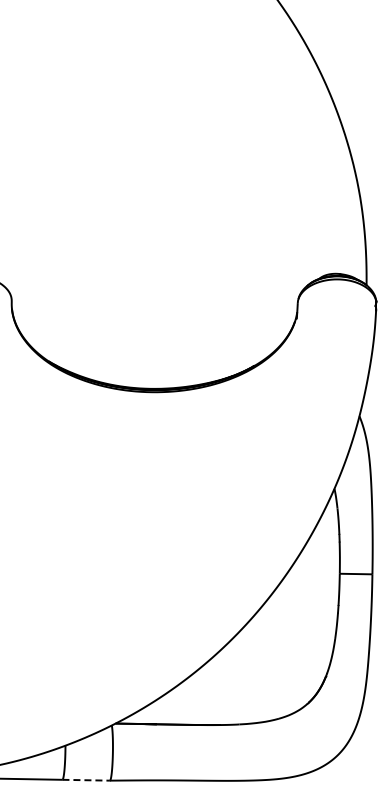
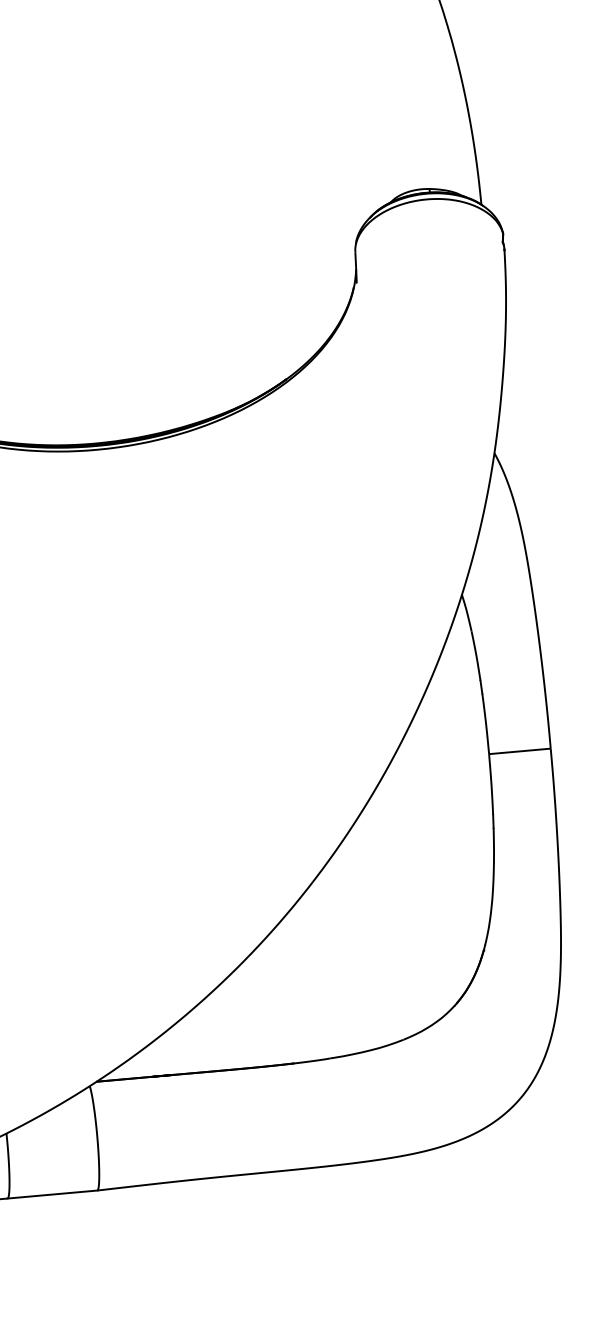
line: (86, 780) -> (53, 1194), dashed -> solid

